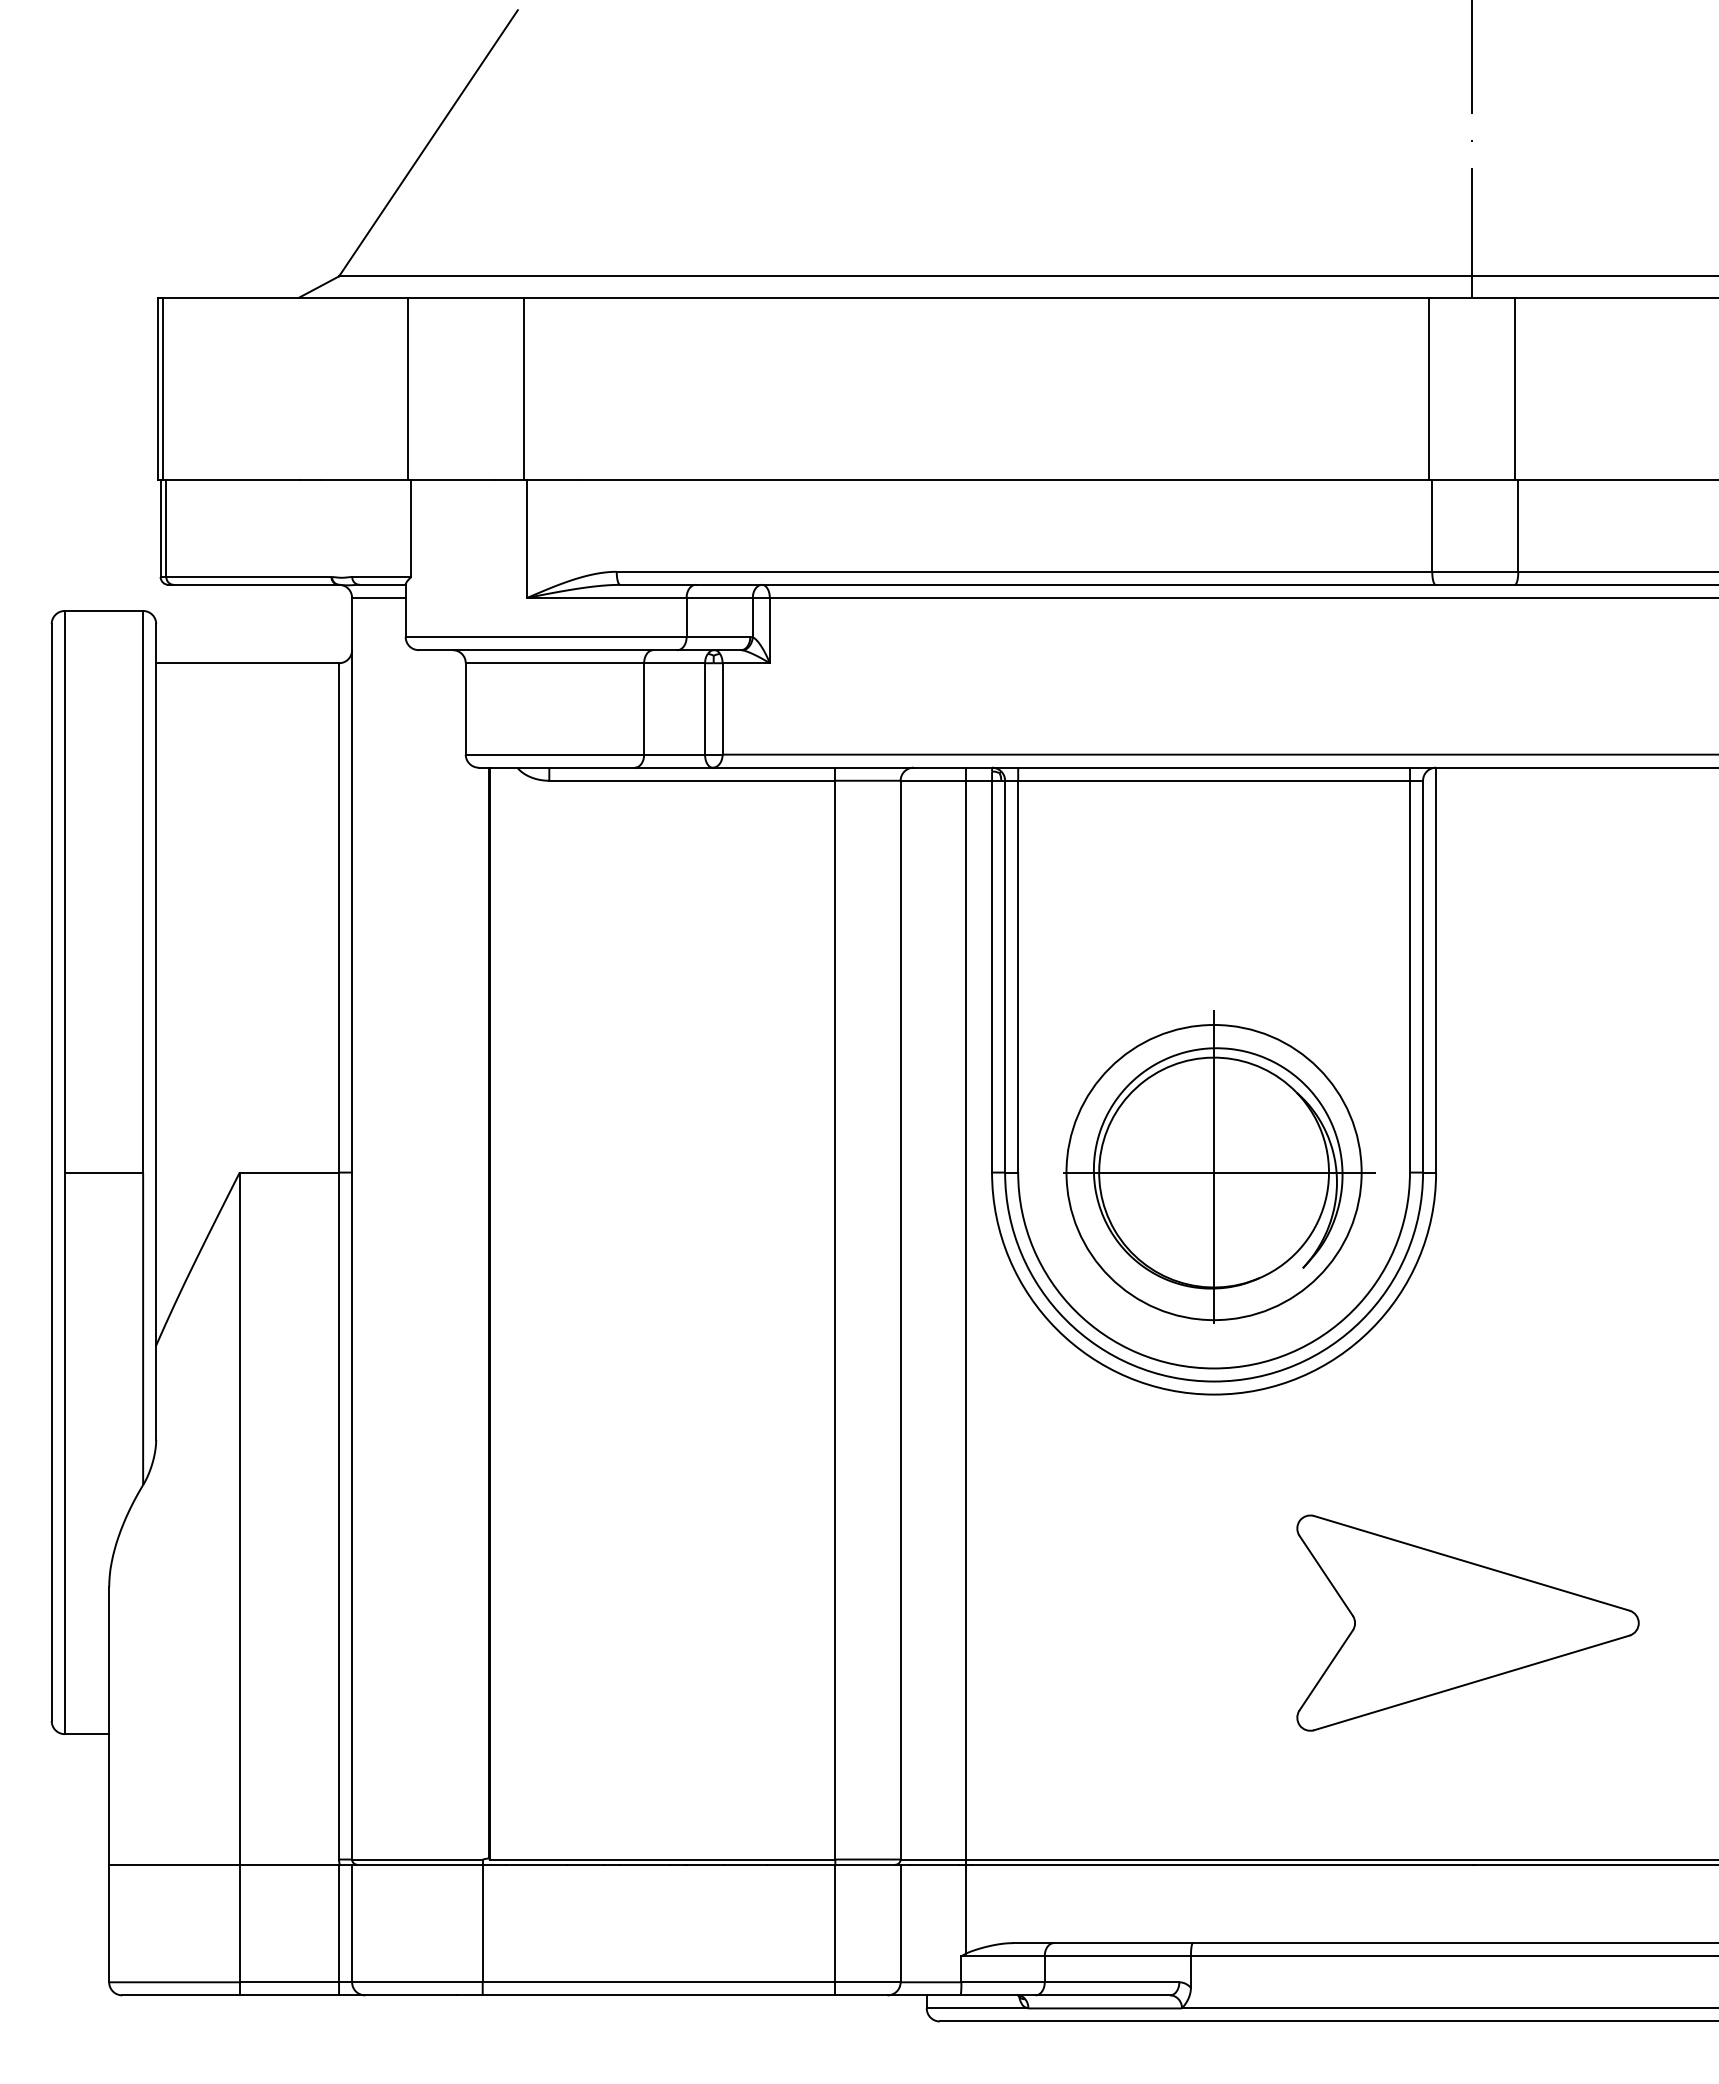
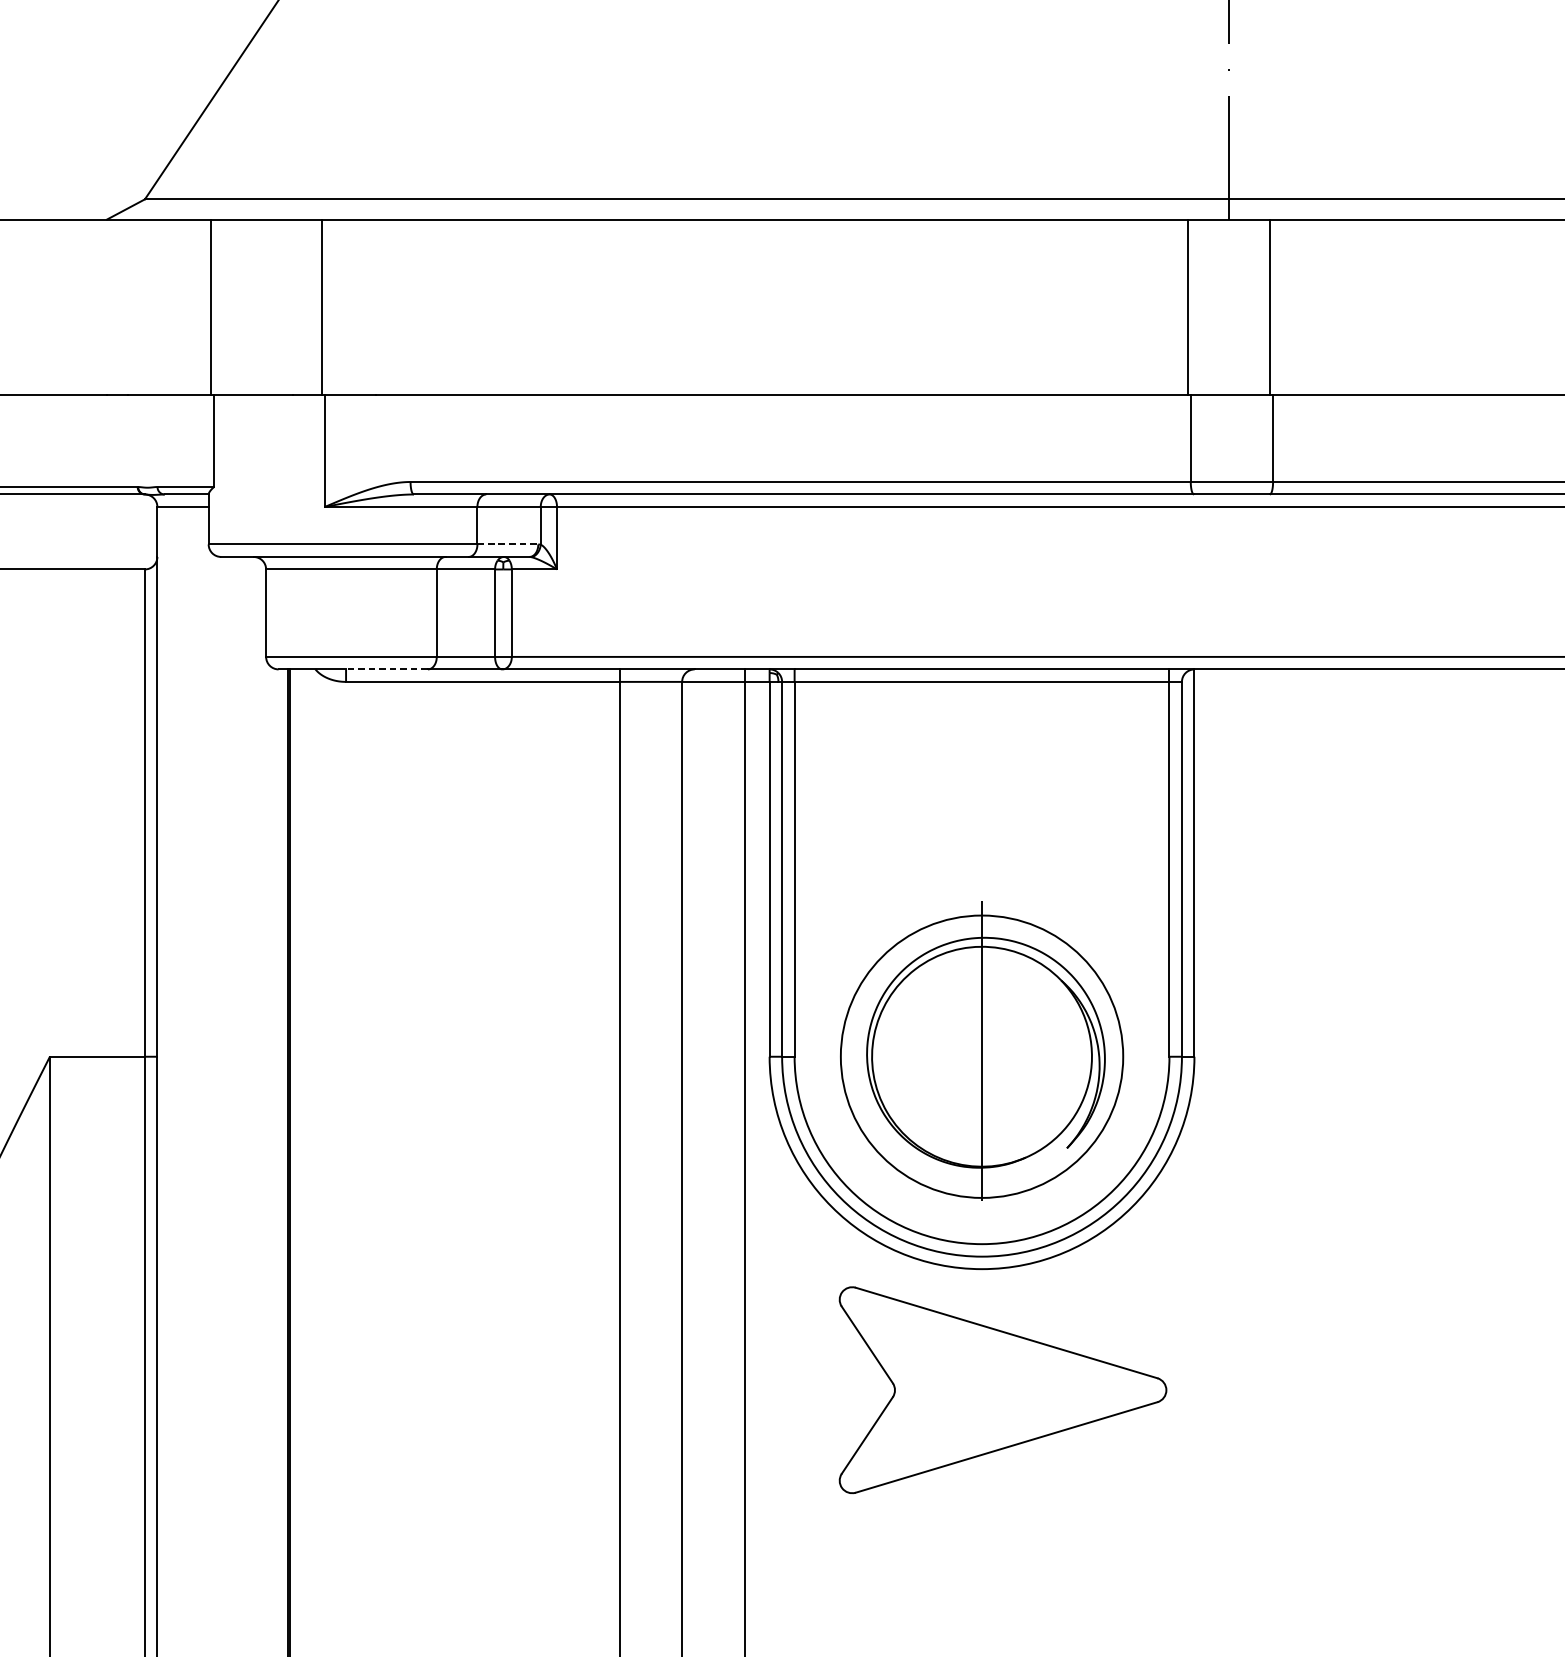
line: (718, 637) -> (507, 544), solid -> dashed
line: (592, 767) -> (387, 669), solid -> dashed
line: (1213, 1172) -> (981, 1056), removed
part: (1467, 1622) -> (1002, 1389), moved

